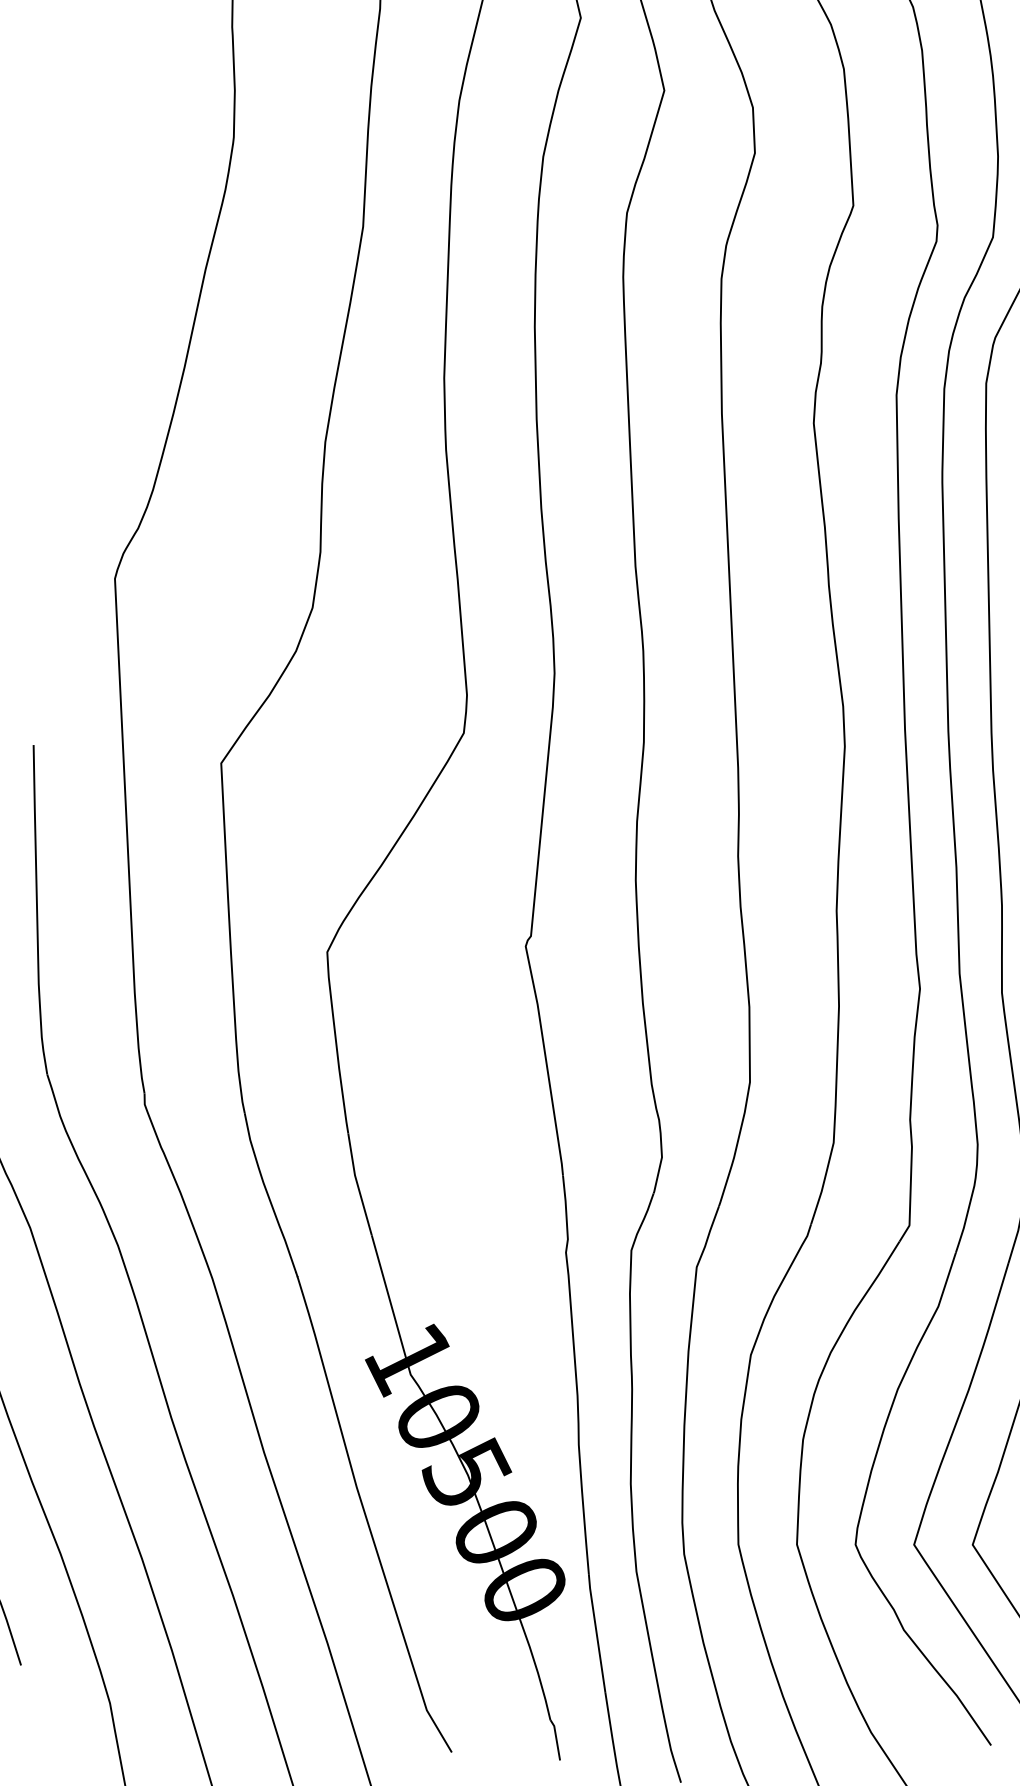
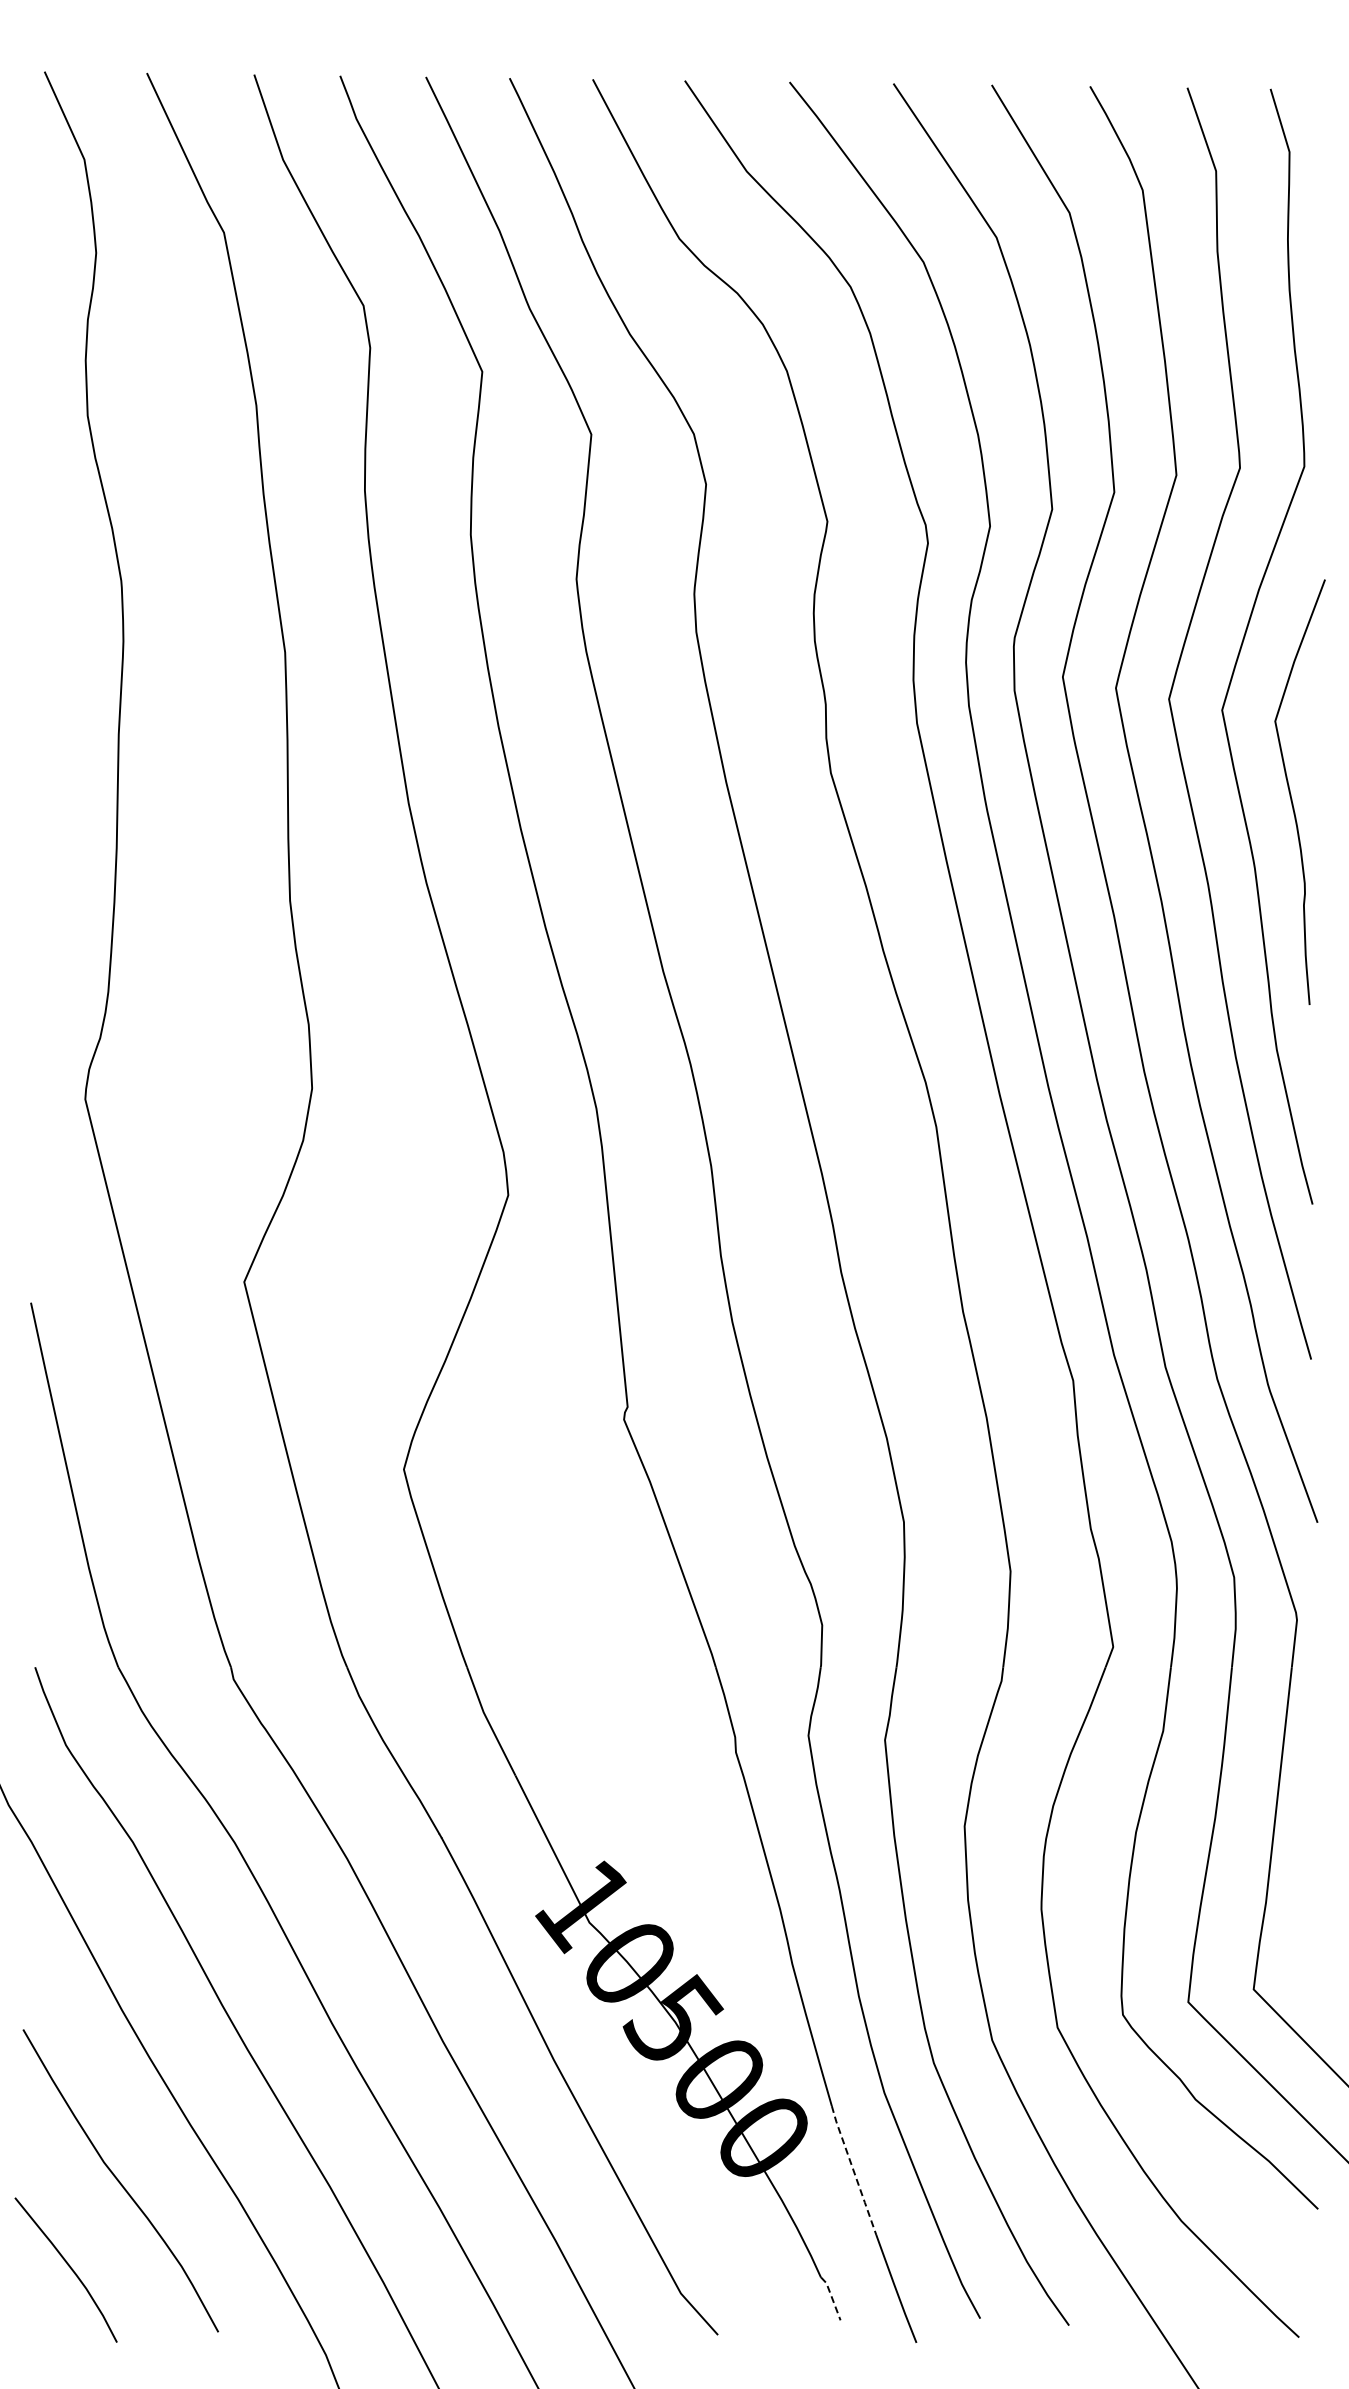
line: (596, 1633) -> (853, 2170), solid -> dashed
line: (556, 1740) -> (832, 2298), solid -> dashed

